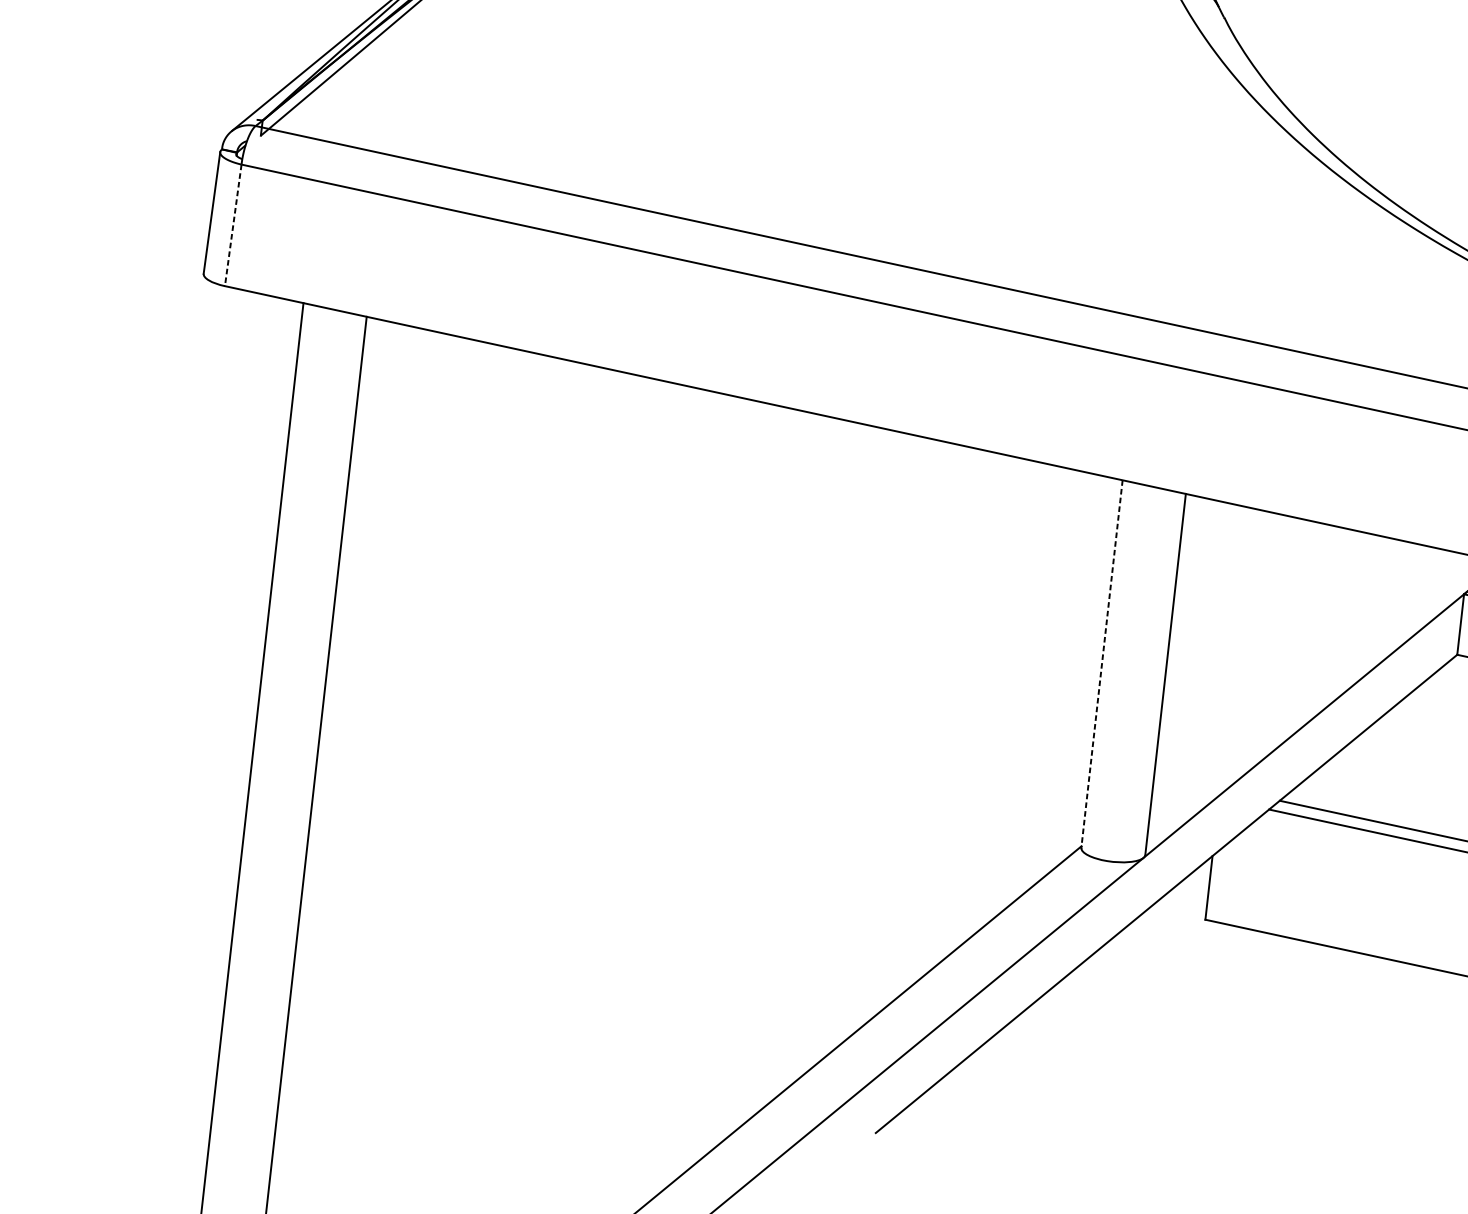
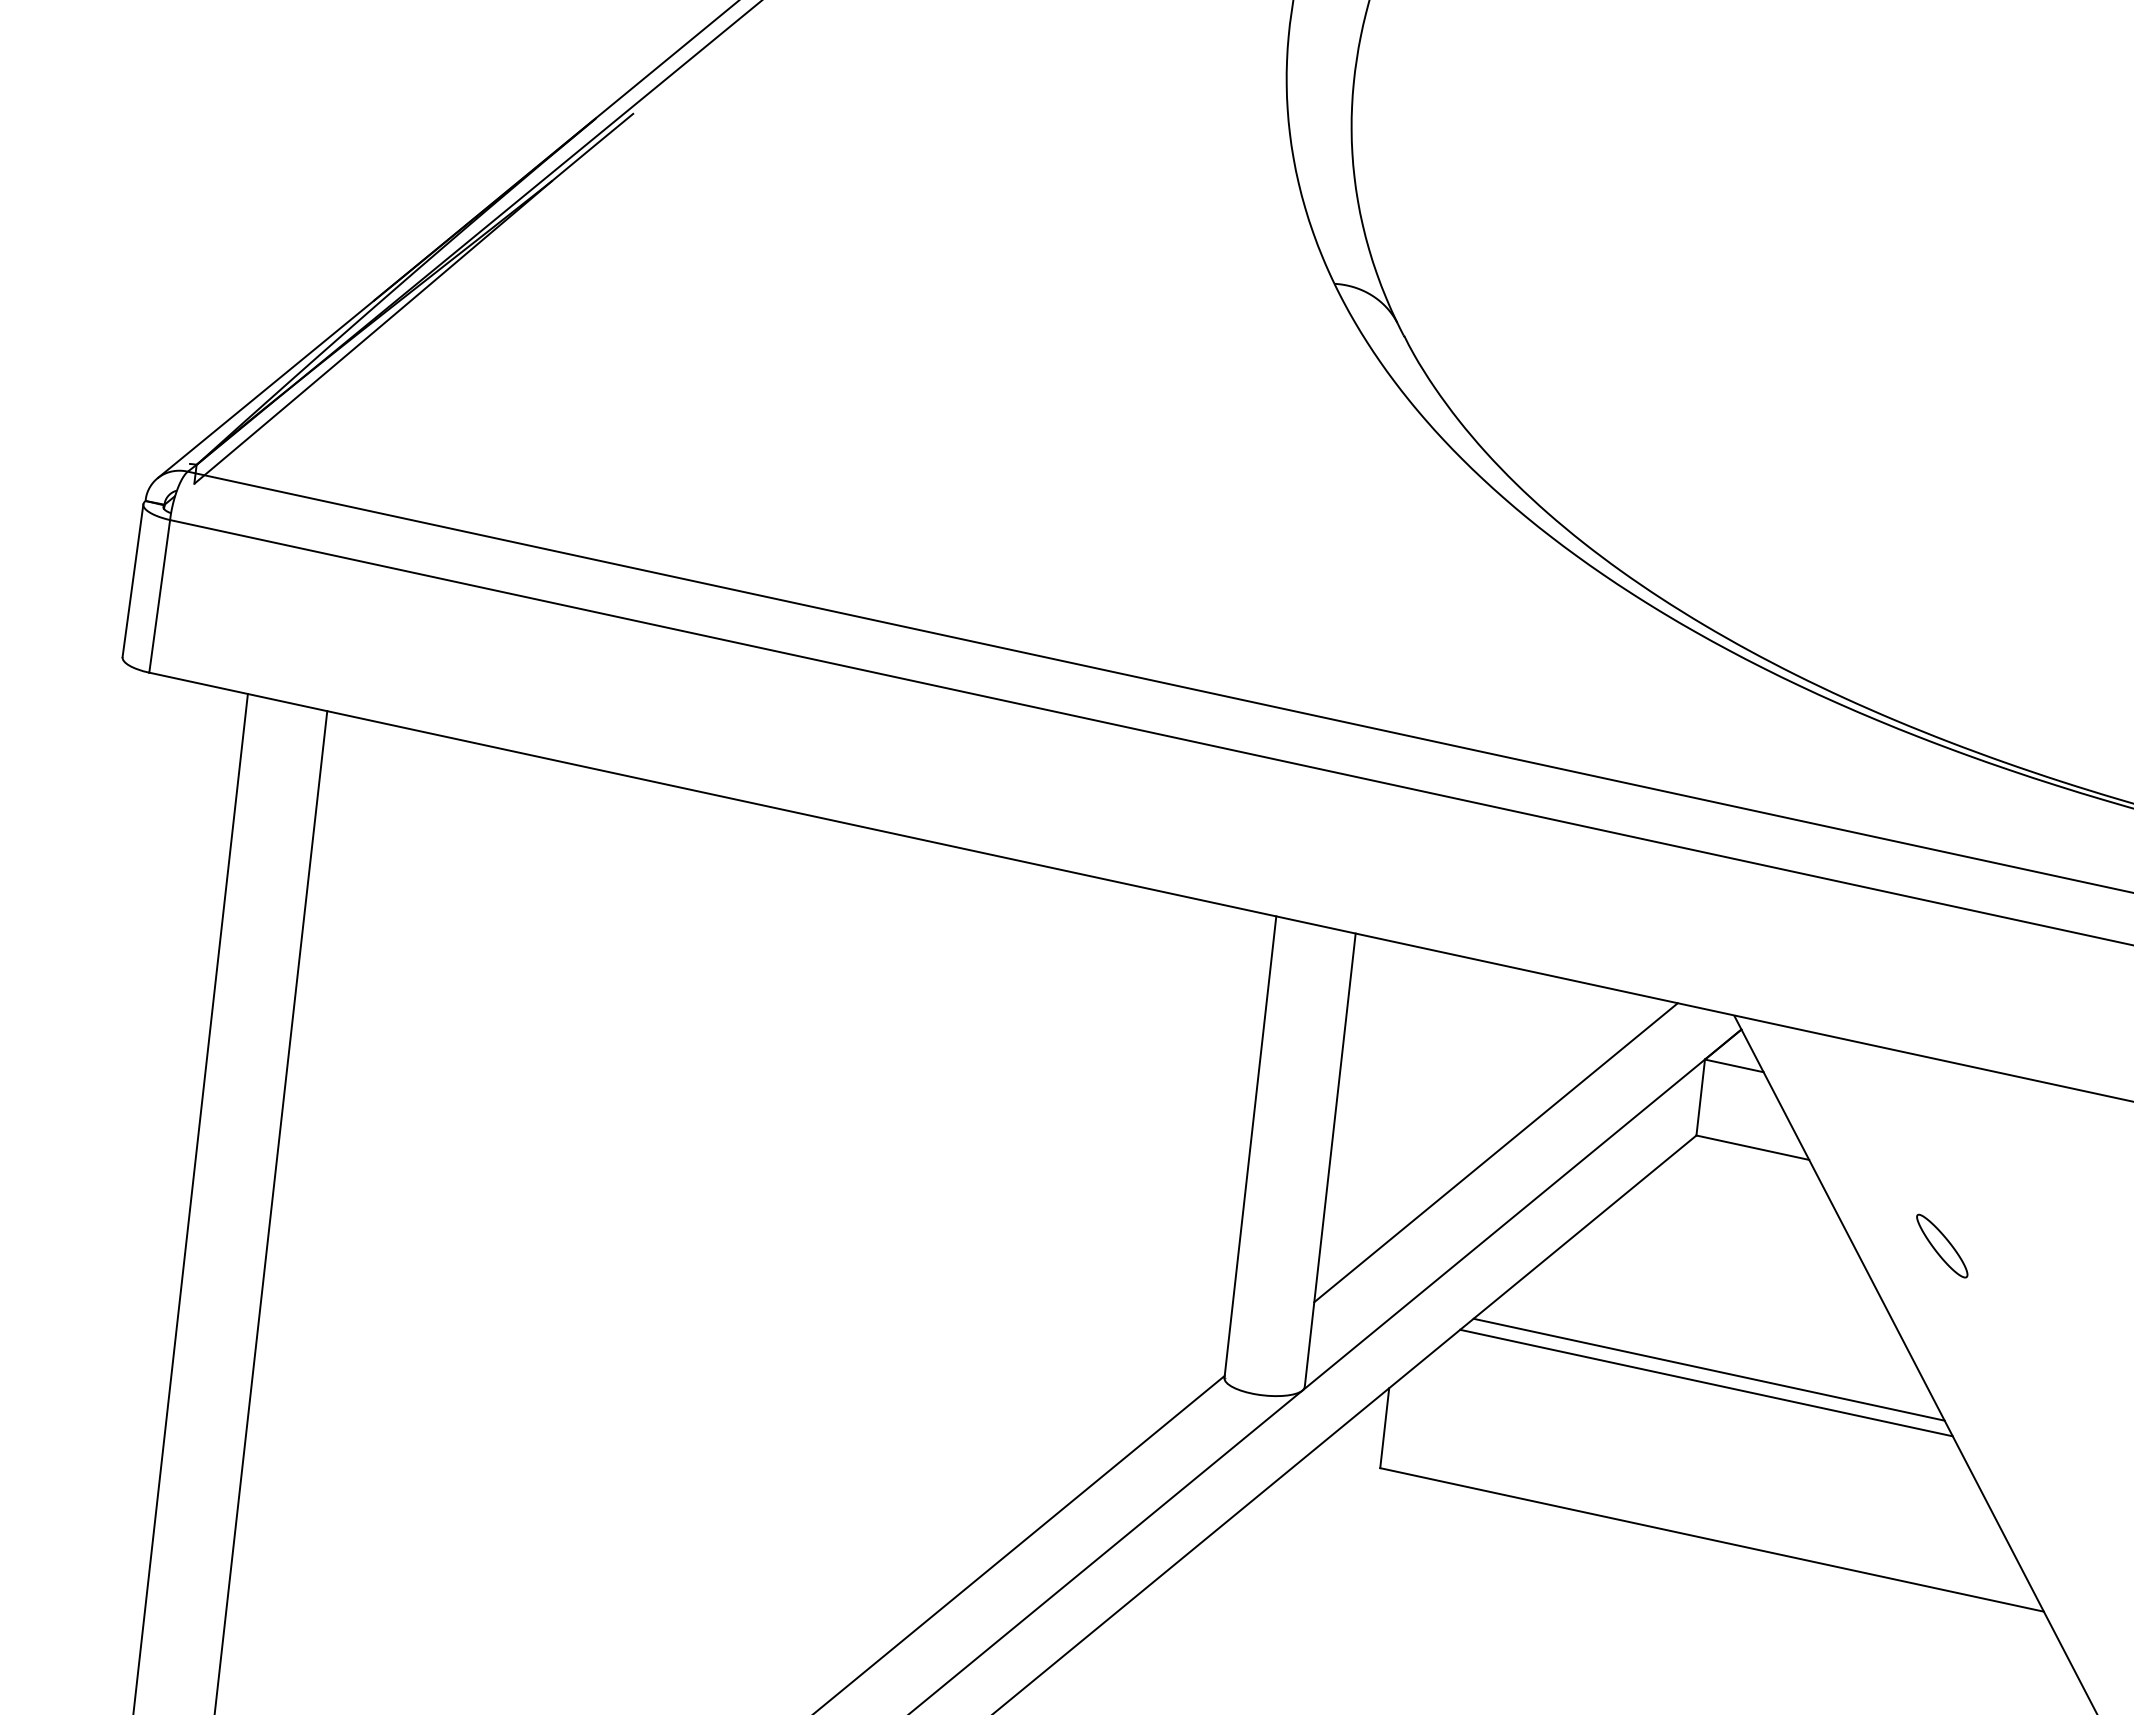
line: (233, 225) -> (159, 596), dashed -> solid
line: (1102, 664) -> (1250, 1147), dashed -> solid
line: (1297, 668) -> (1495, 1152), added

